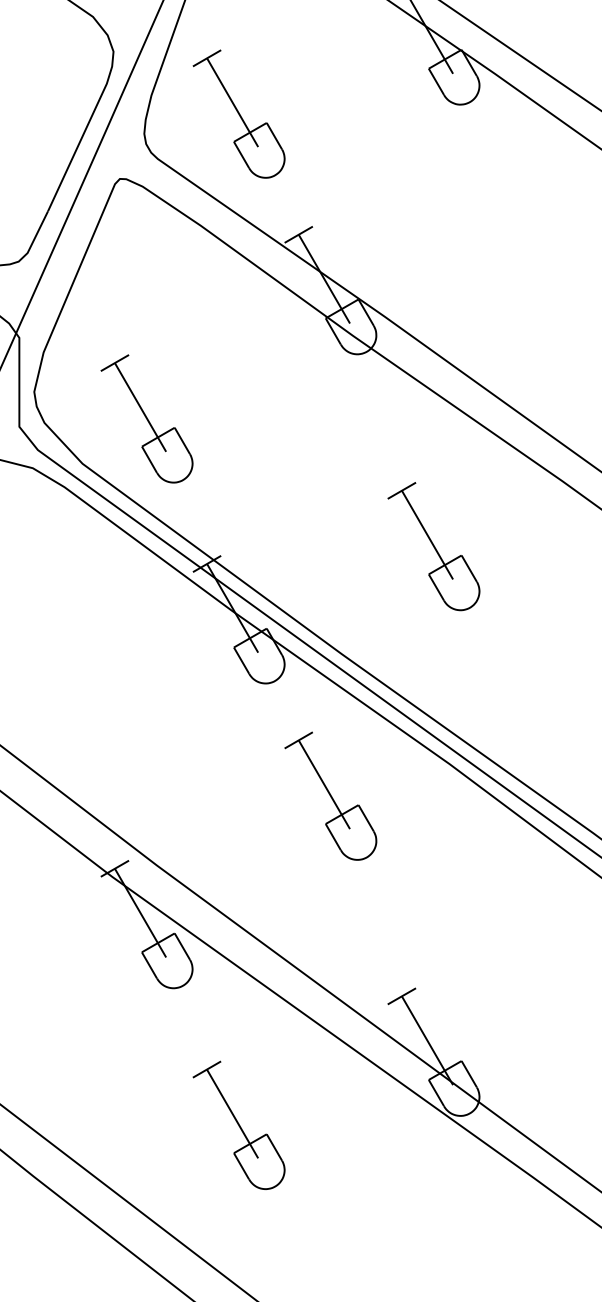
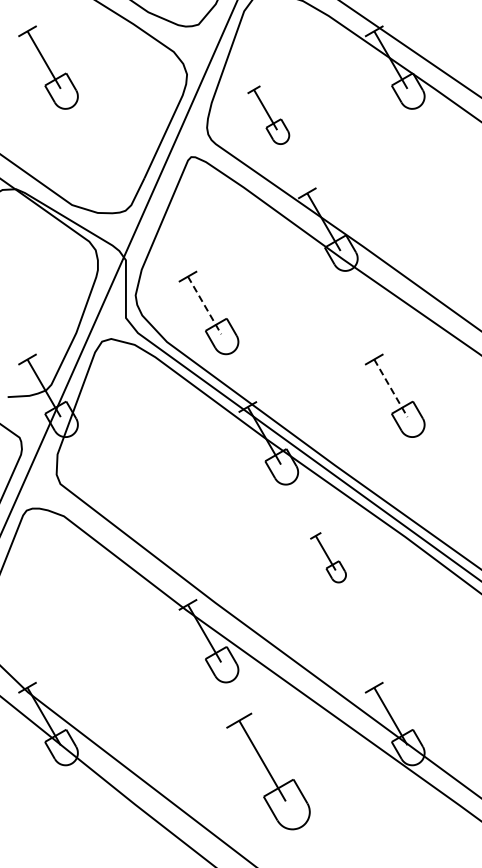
part: (238, 114) -> (268, 115), size x0.7
line: (140, 407) -> (204, 305), solid -> dashed
line: (428, 535) -> (391, 388), solid -> dashed
part: (331, 795) -> (328, 557), size x0.6
part: (238, 1125) -> (268, 771), size x1.4

